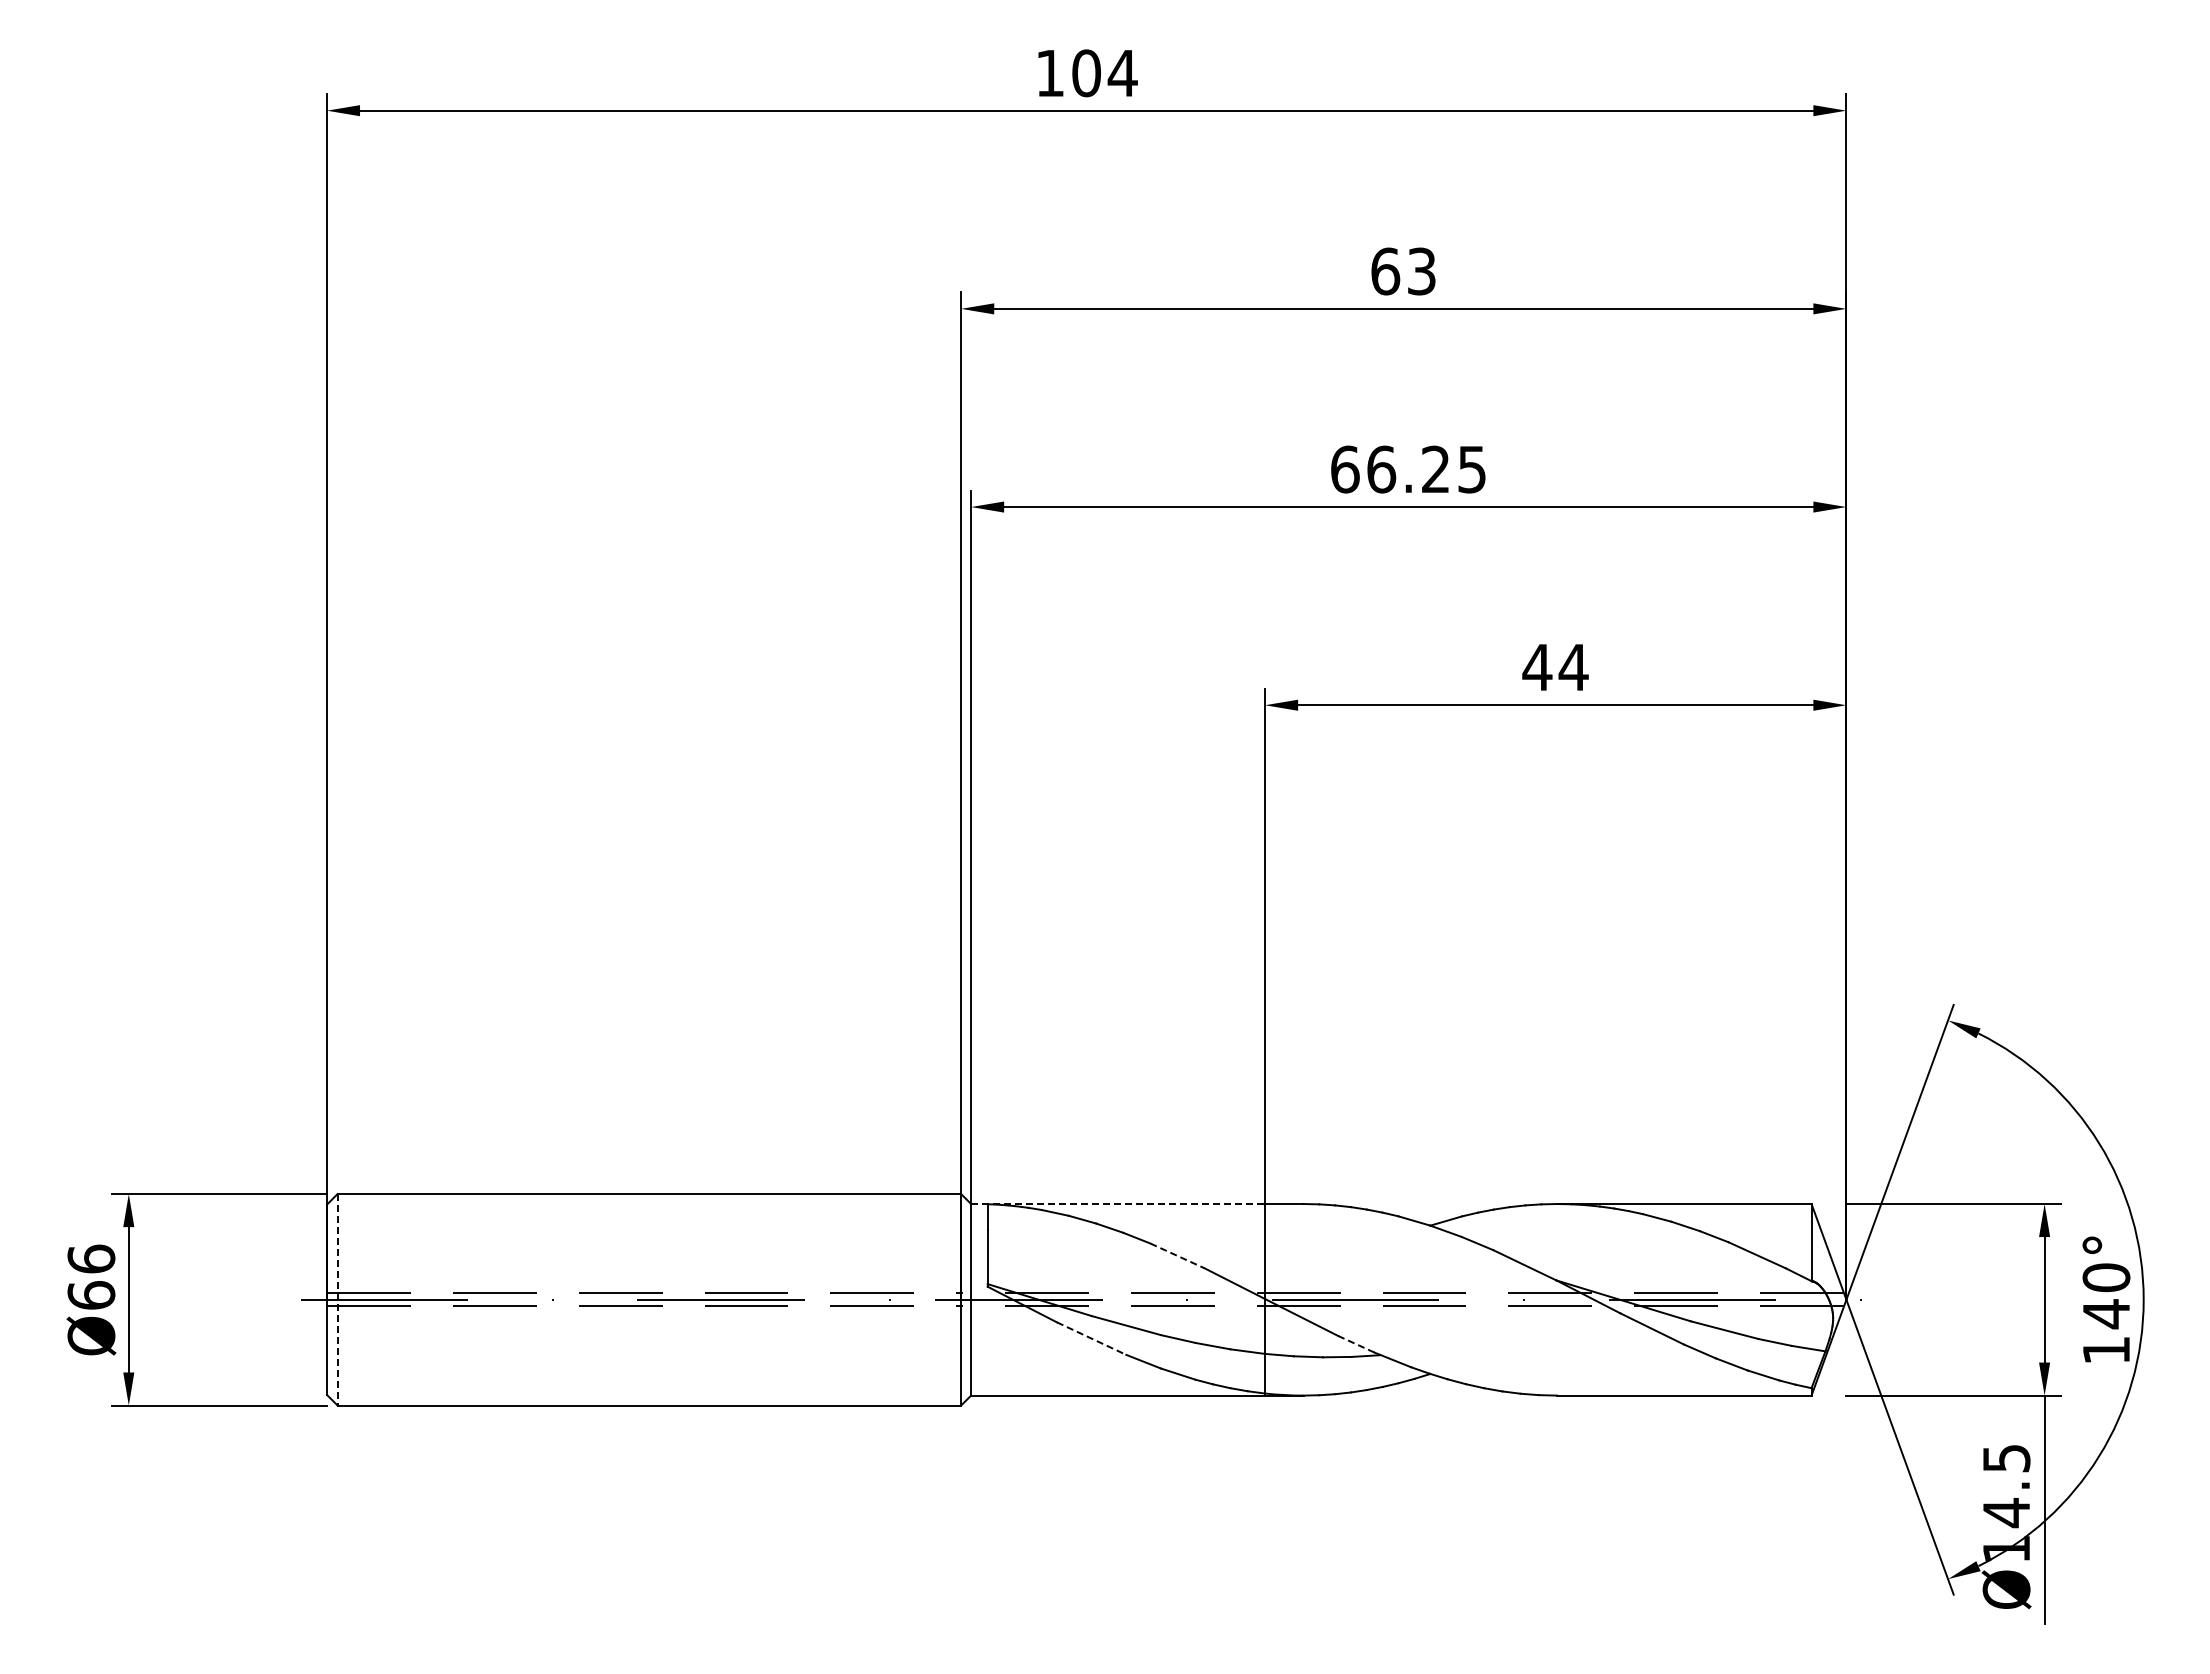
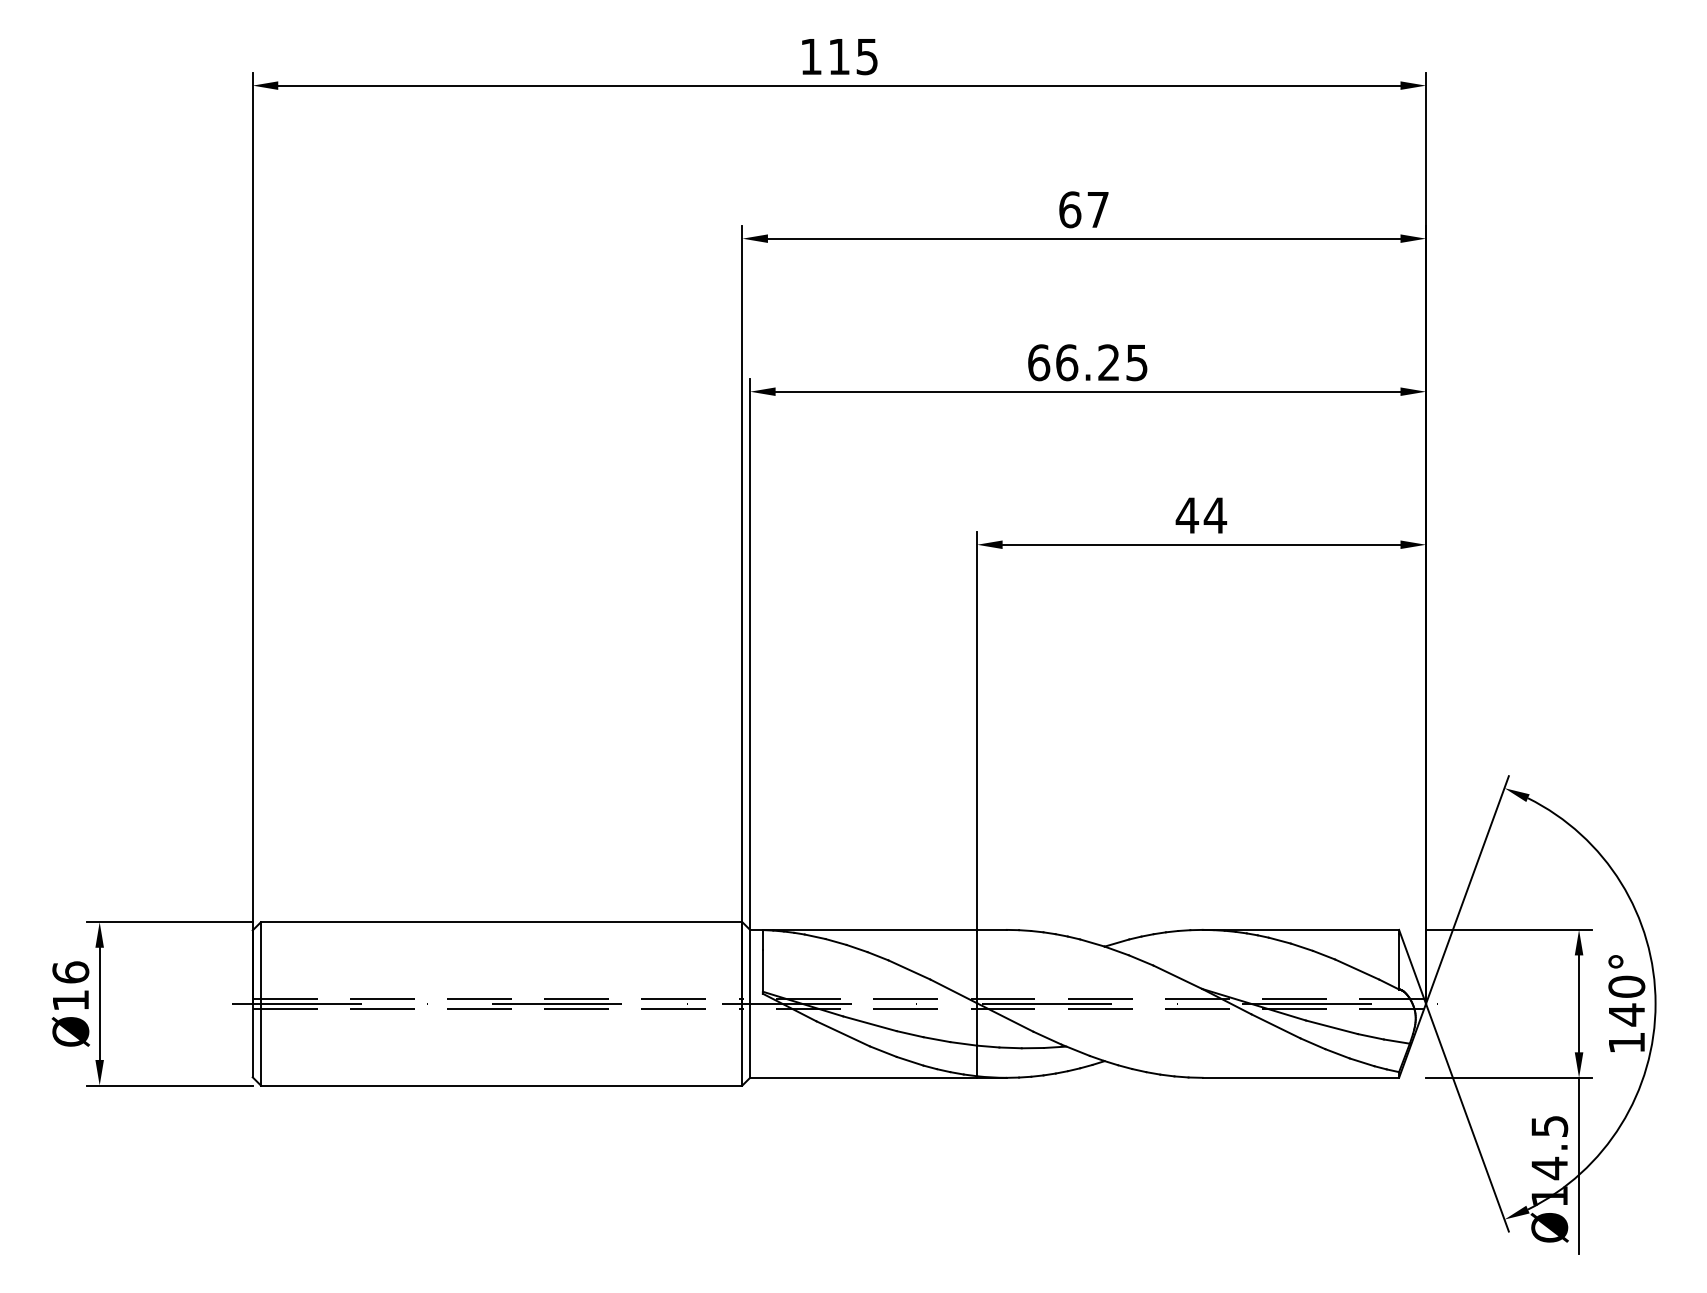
text: (1104, 73) -> (853, 56), 104 -> 115
text: (1421, 271) -> (1097, 209), 63 -> 67
line: (1118, 1204) -> (863, 930), dashed -> solid
line: (1177, 1255) -> (909, 969), dashed -> solid
text: (91, 1295) -> (70, 1000), Ø66 -> Ø16
line: (337, 1299) -> (260, 1003), dashed -> solid
line: (1092, 1338) -> (843, 1033), dashed -> solid
line: (1356, 1344) -> (1047, 1038), dashed -> solid

